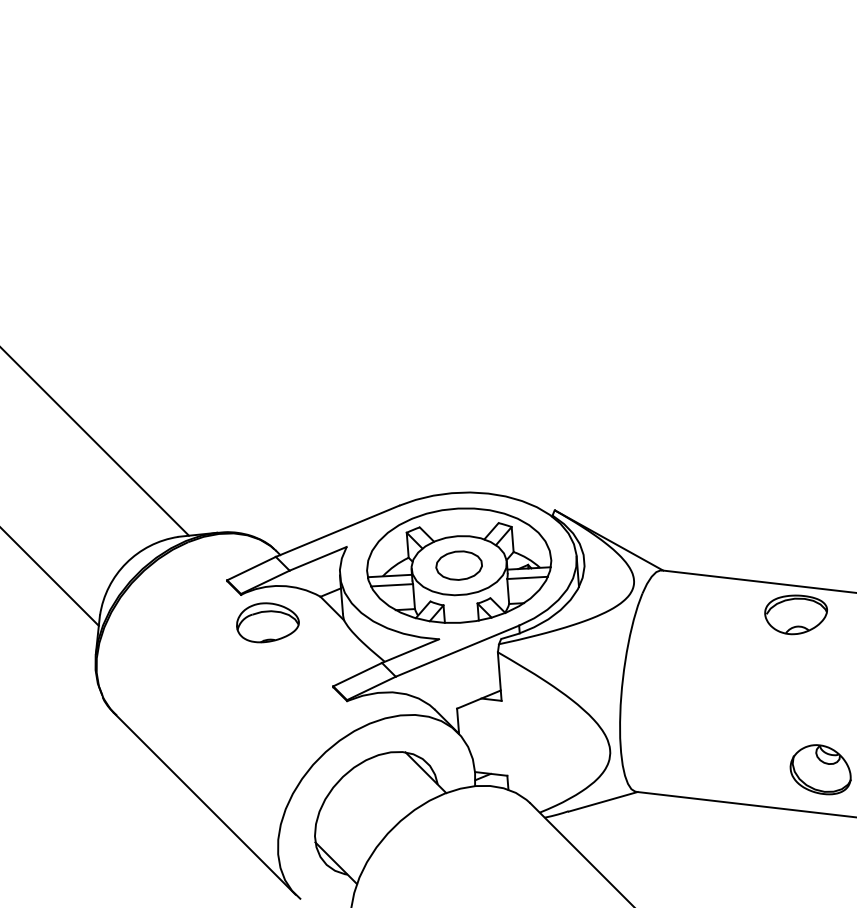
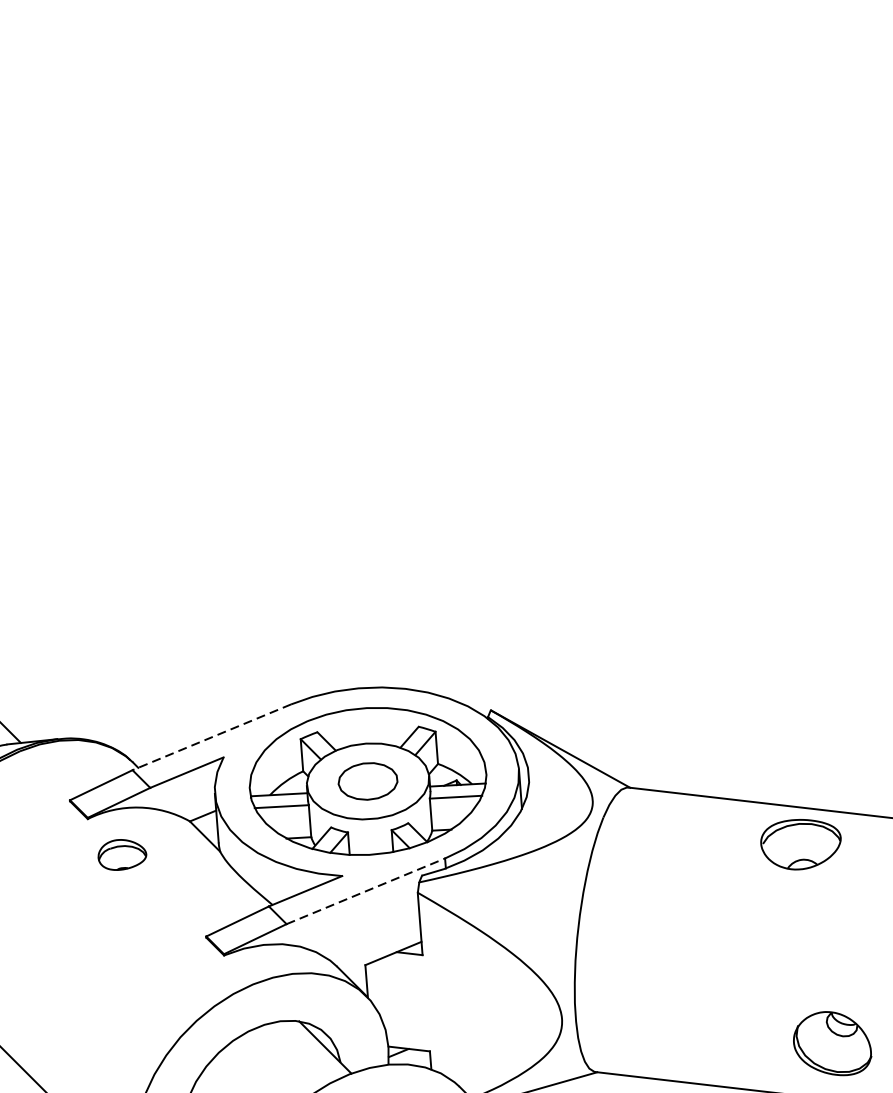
line: (337, 531) -> (211, 737), solid -> dashed
part: (267, 622) -> (121, 854), size x0.6
line: (457, 651) -> (365, 891), solid -> dashed

